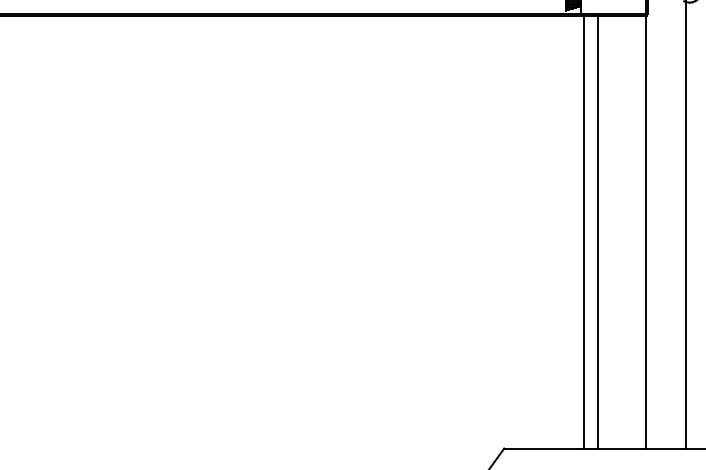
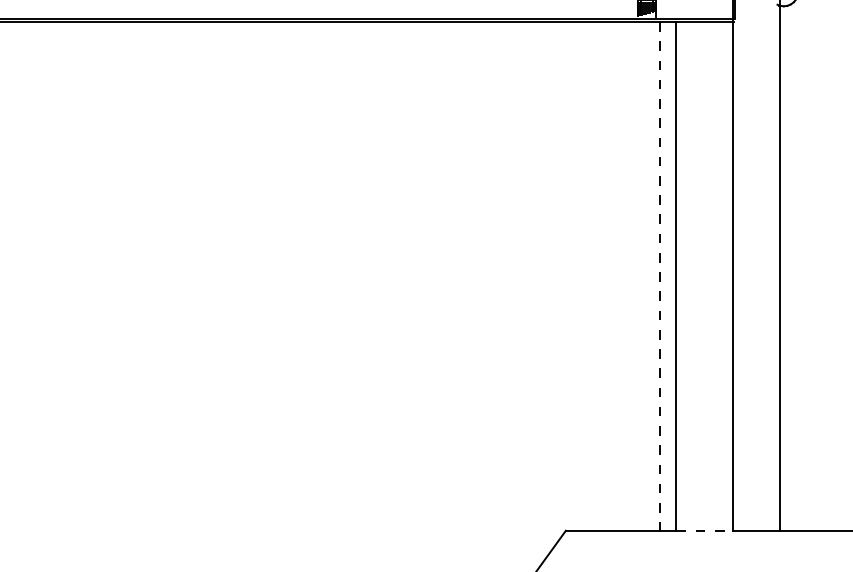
line: (583, 232) -> (659, 276), solid -> dashed
line: (622, 448) -> (705, 530), solid -> dashed

